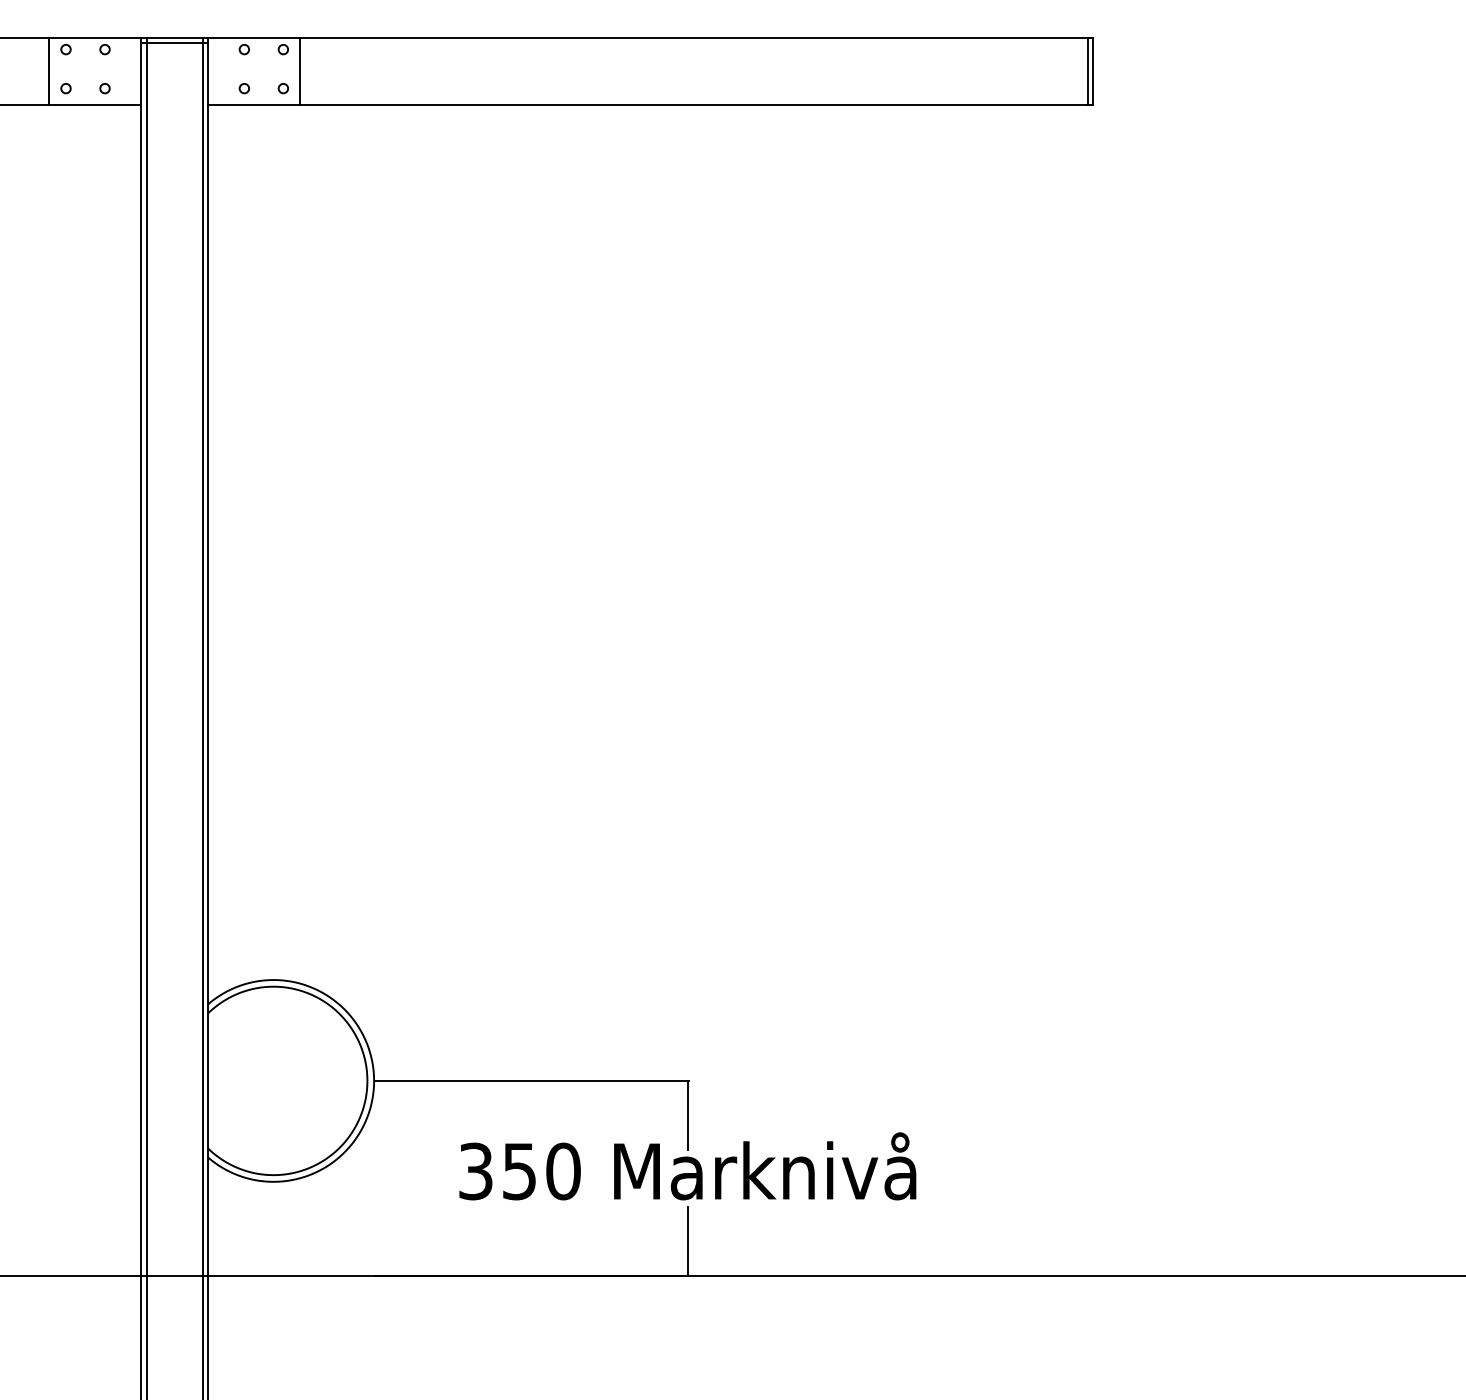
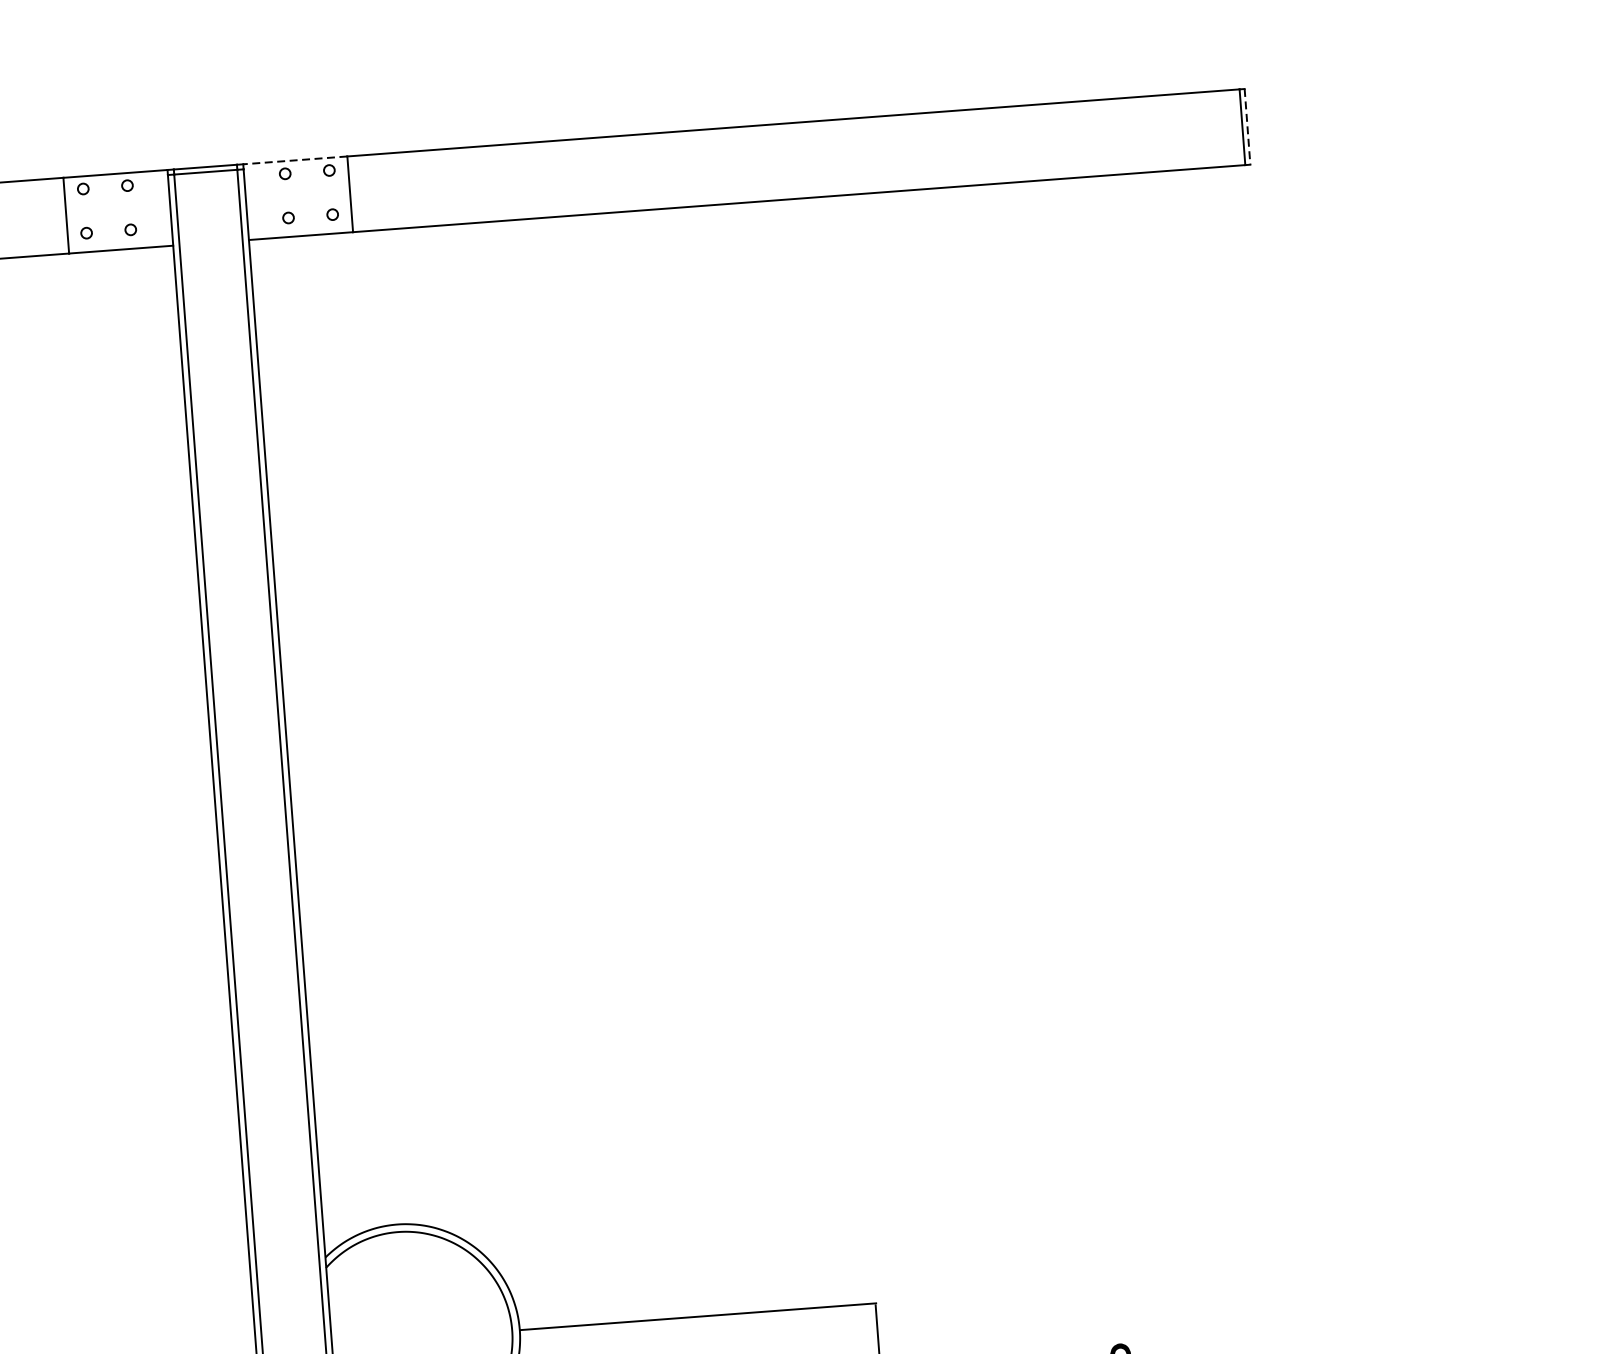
line: (254, 38) -> (295, 160), solid -> dashed
line: (1092, 72) -> (1247, 127), solid -> dashed

